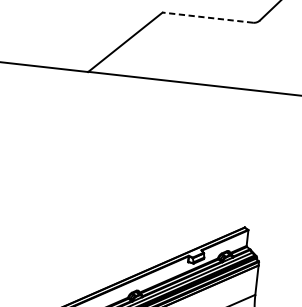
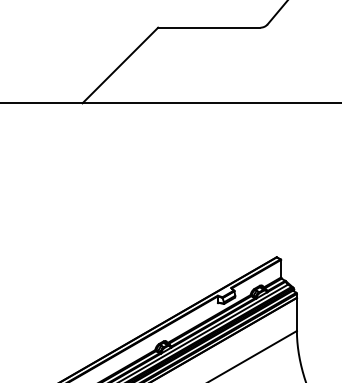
line: (207, 17) -> (208, 27), dashed -> solid

